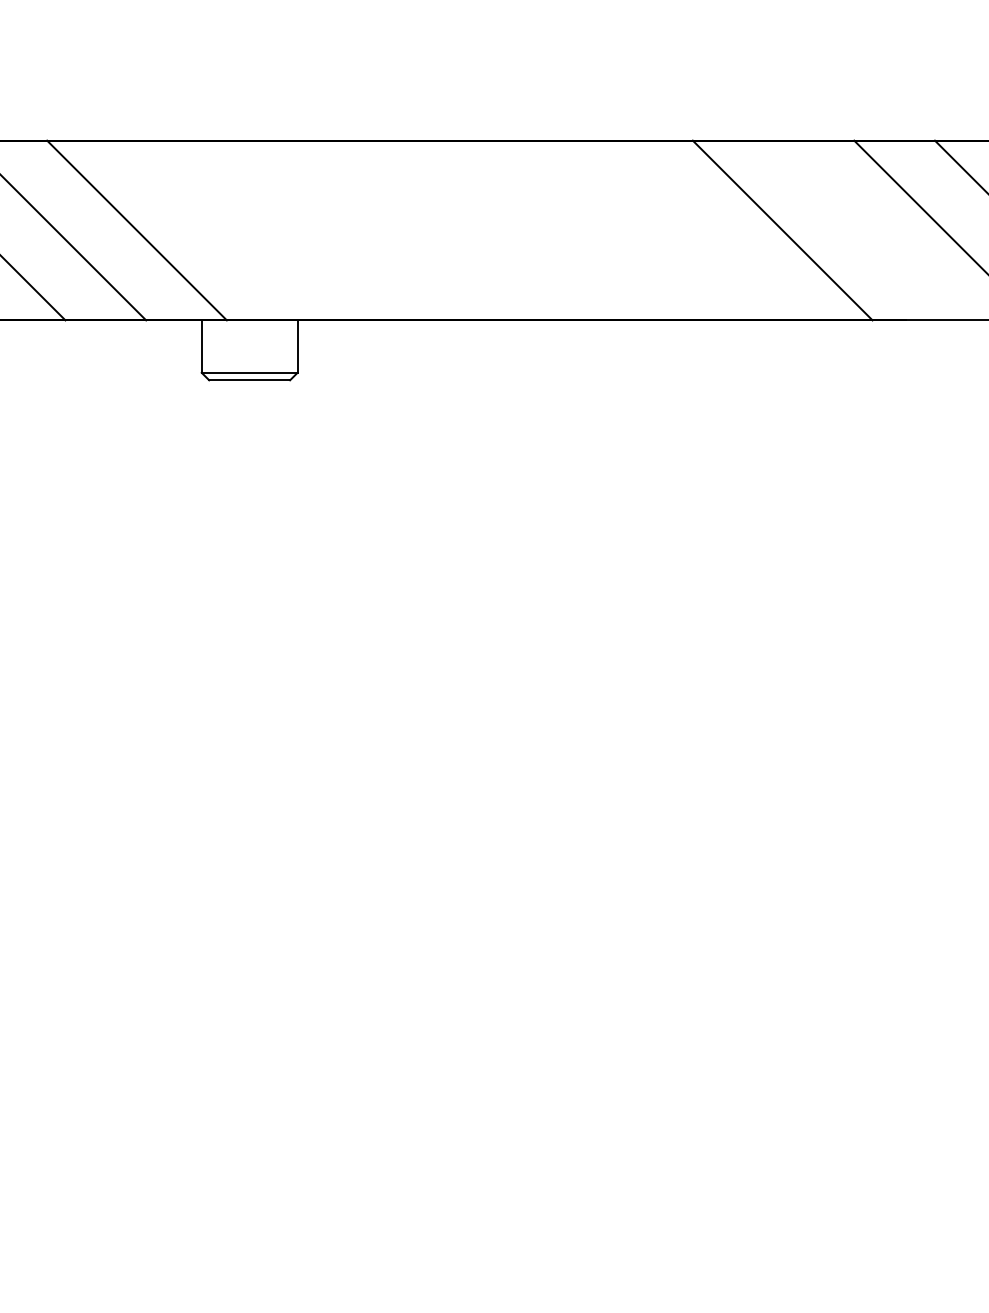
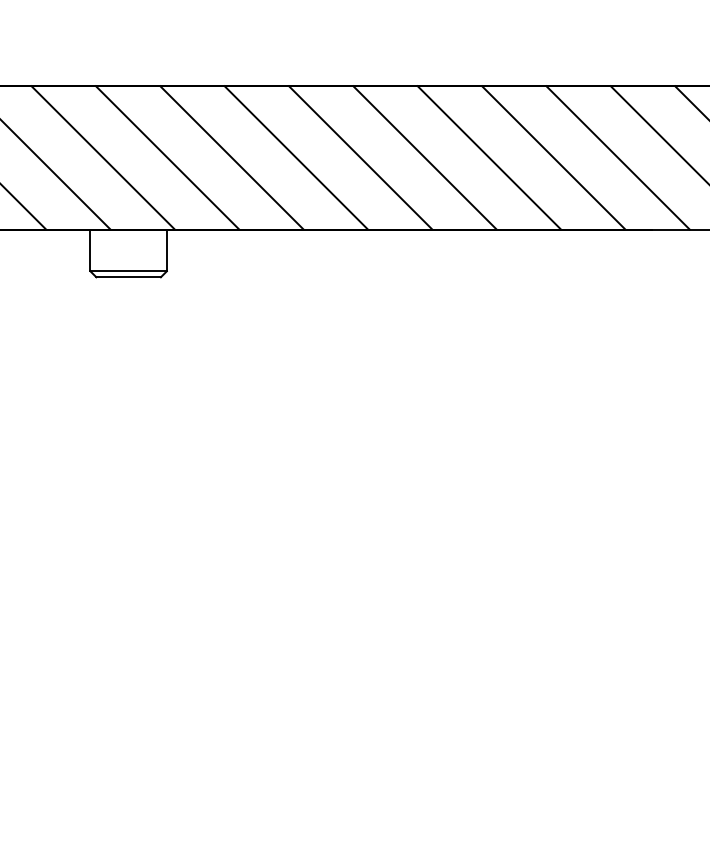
line: (217, 230) -> (103, 157), added
line: (298, 230) -> (167, 157), added
line: (379, 230) -> (232, 157), added
line: (459, 230) -> (295, 157), added
line: (540, 230) -> (360, 157), added
line: (621, 230) -> (425, 157), added
line: (701, 230) -> (488, 157), added
line: (863, 230) -> (618, 157), added

